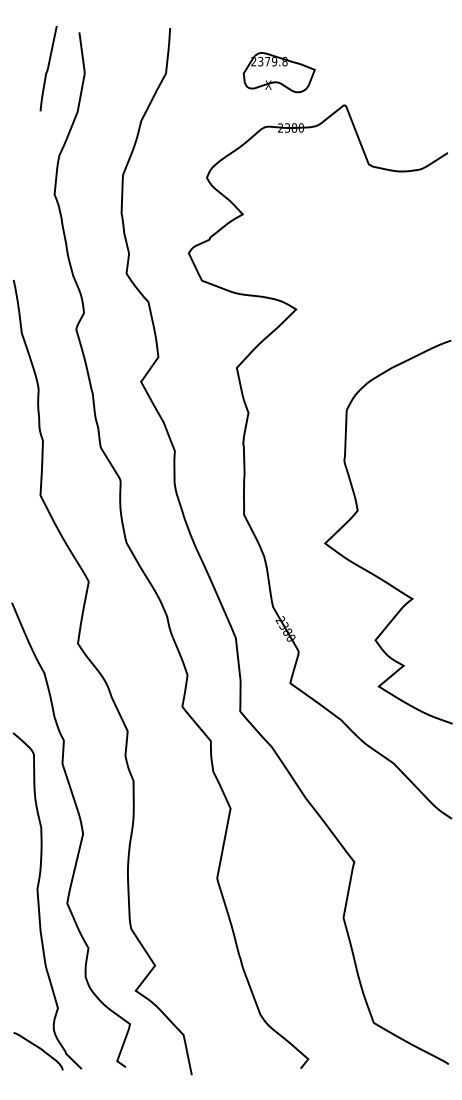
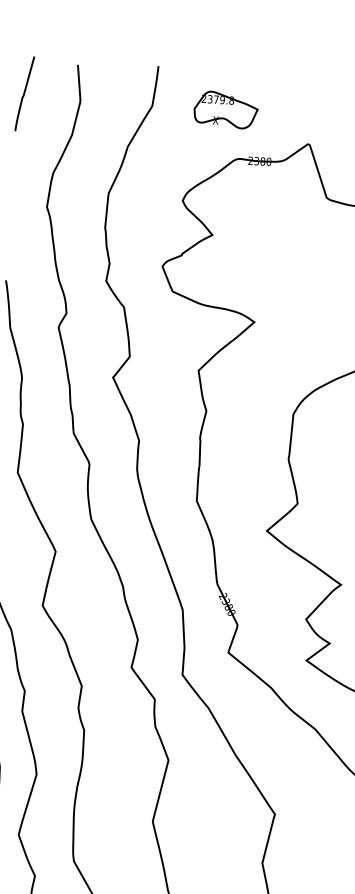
curve: (48, 68) -> (24, 93), moved
part: (278, 72) -> (225, 109), moved

